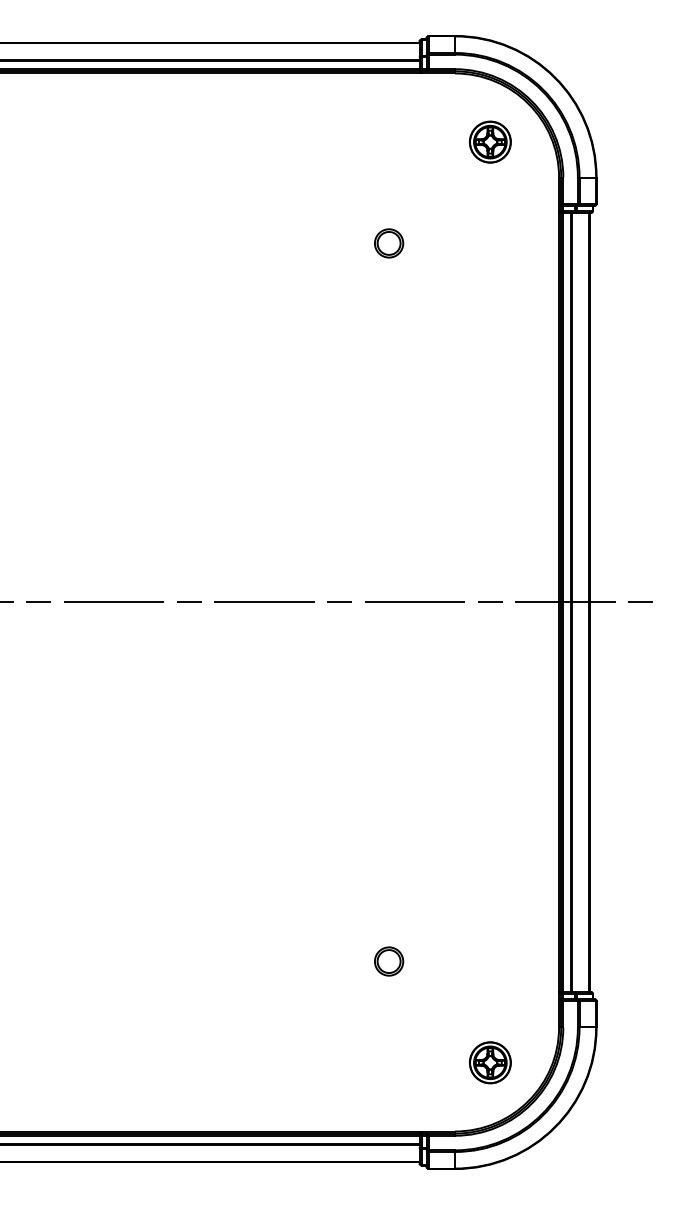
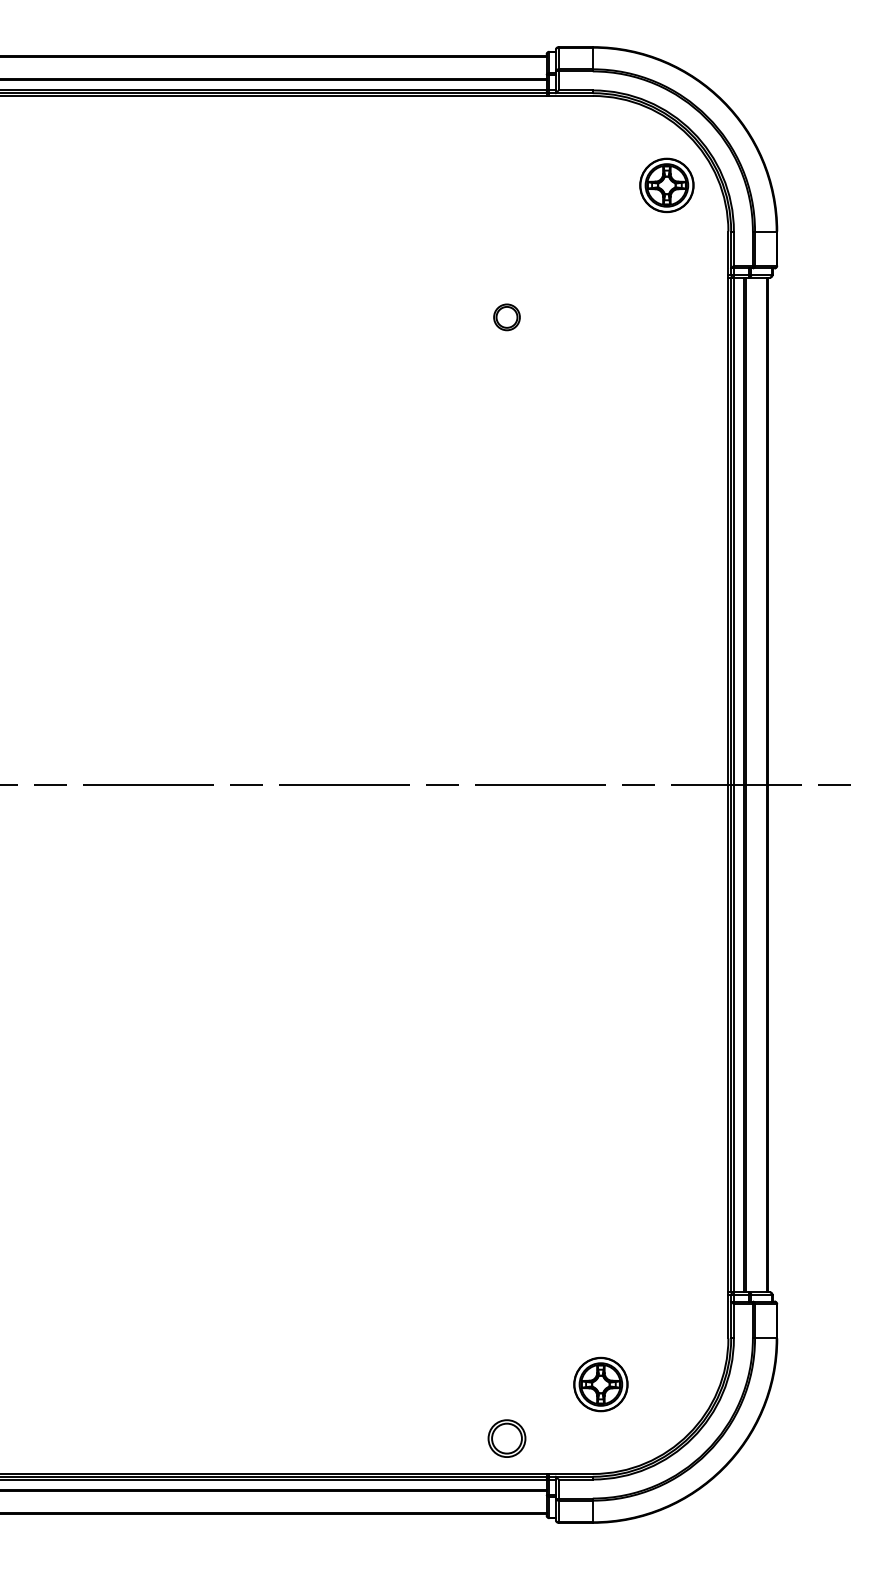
part: (490, 142) -> (666, 185), moved
part: (388, 243) -> (506, 317), size x0.7
part: (388, 961) -> (506, 1438), moved
part: (490, 1062) -> (600, 1384), moved

